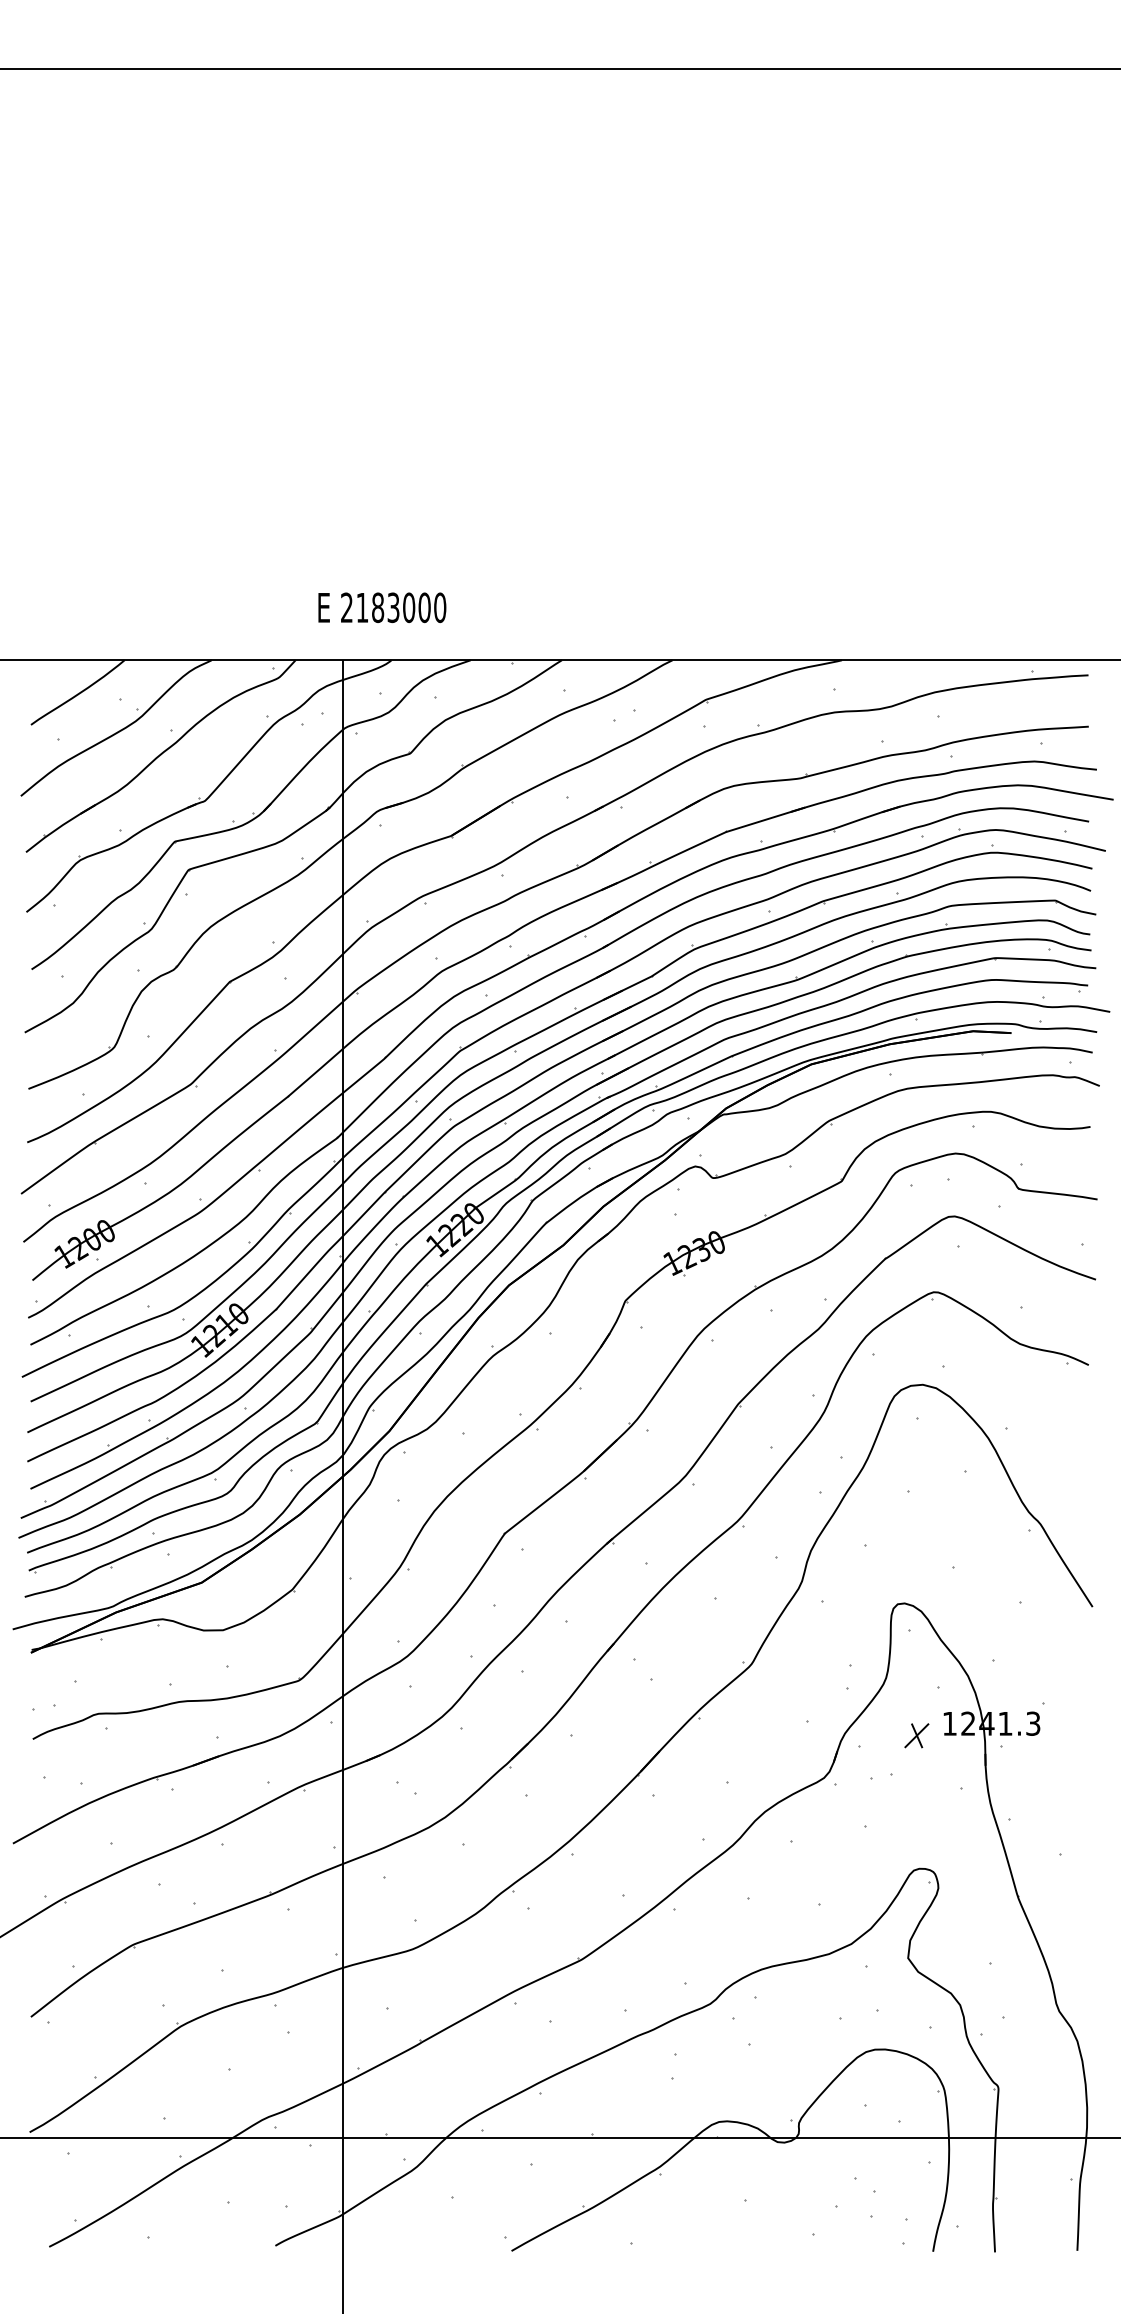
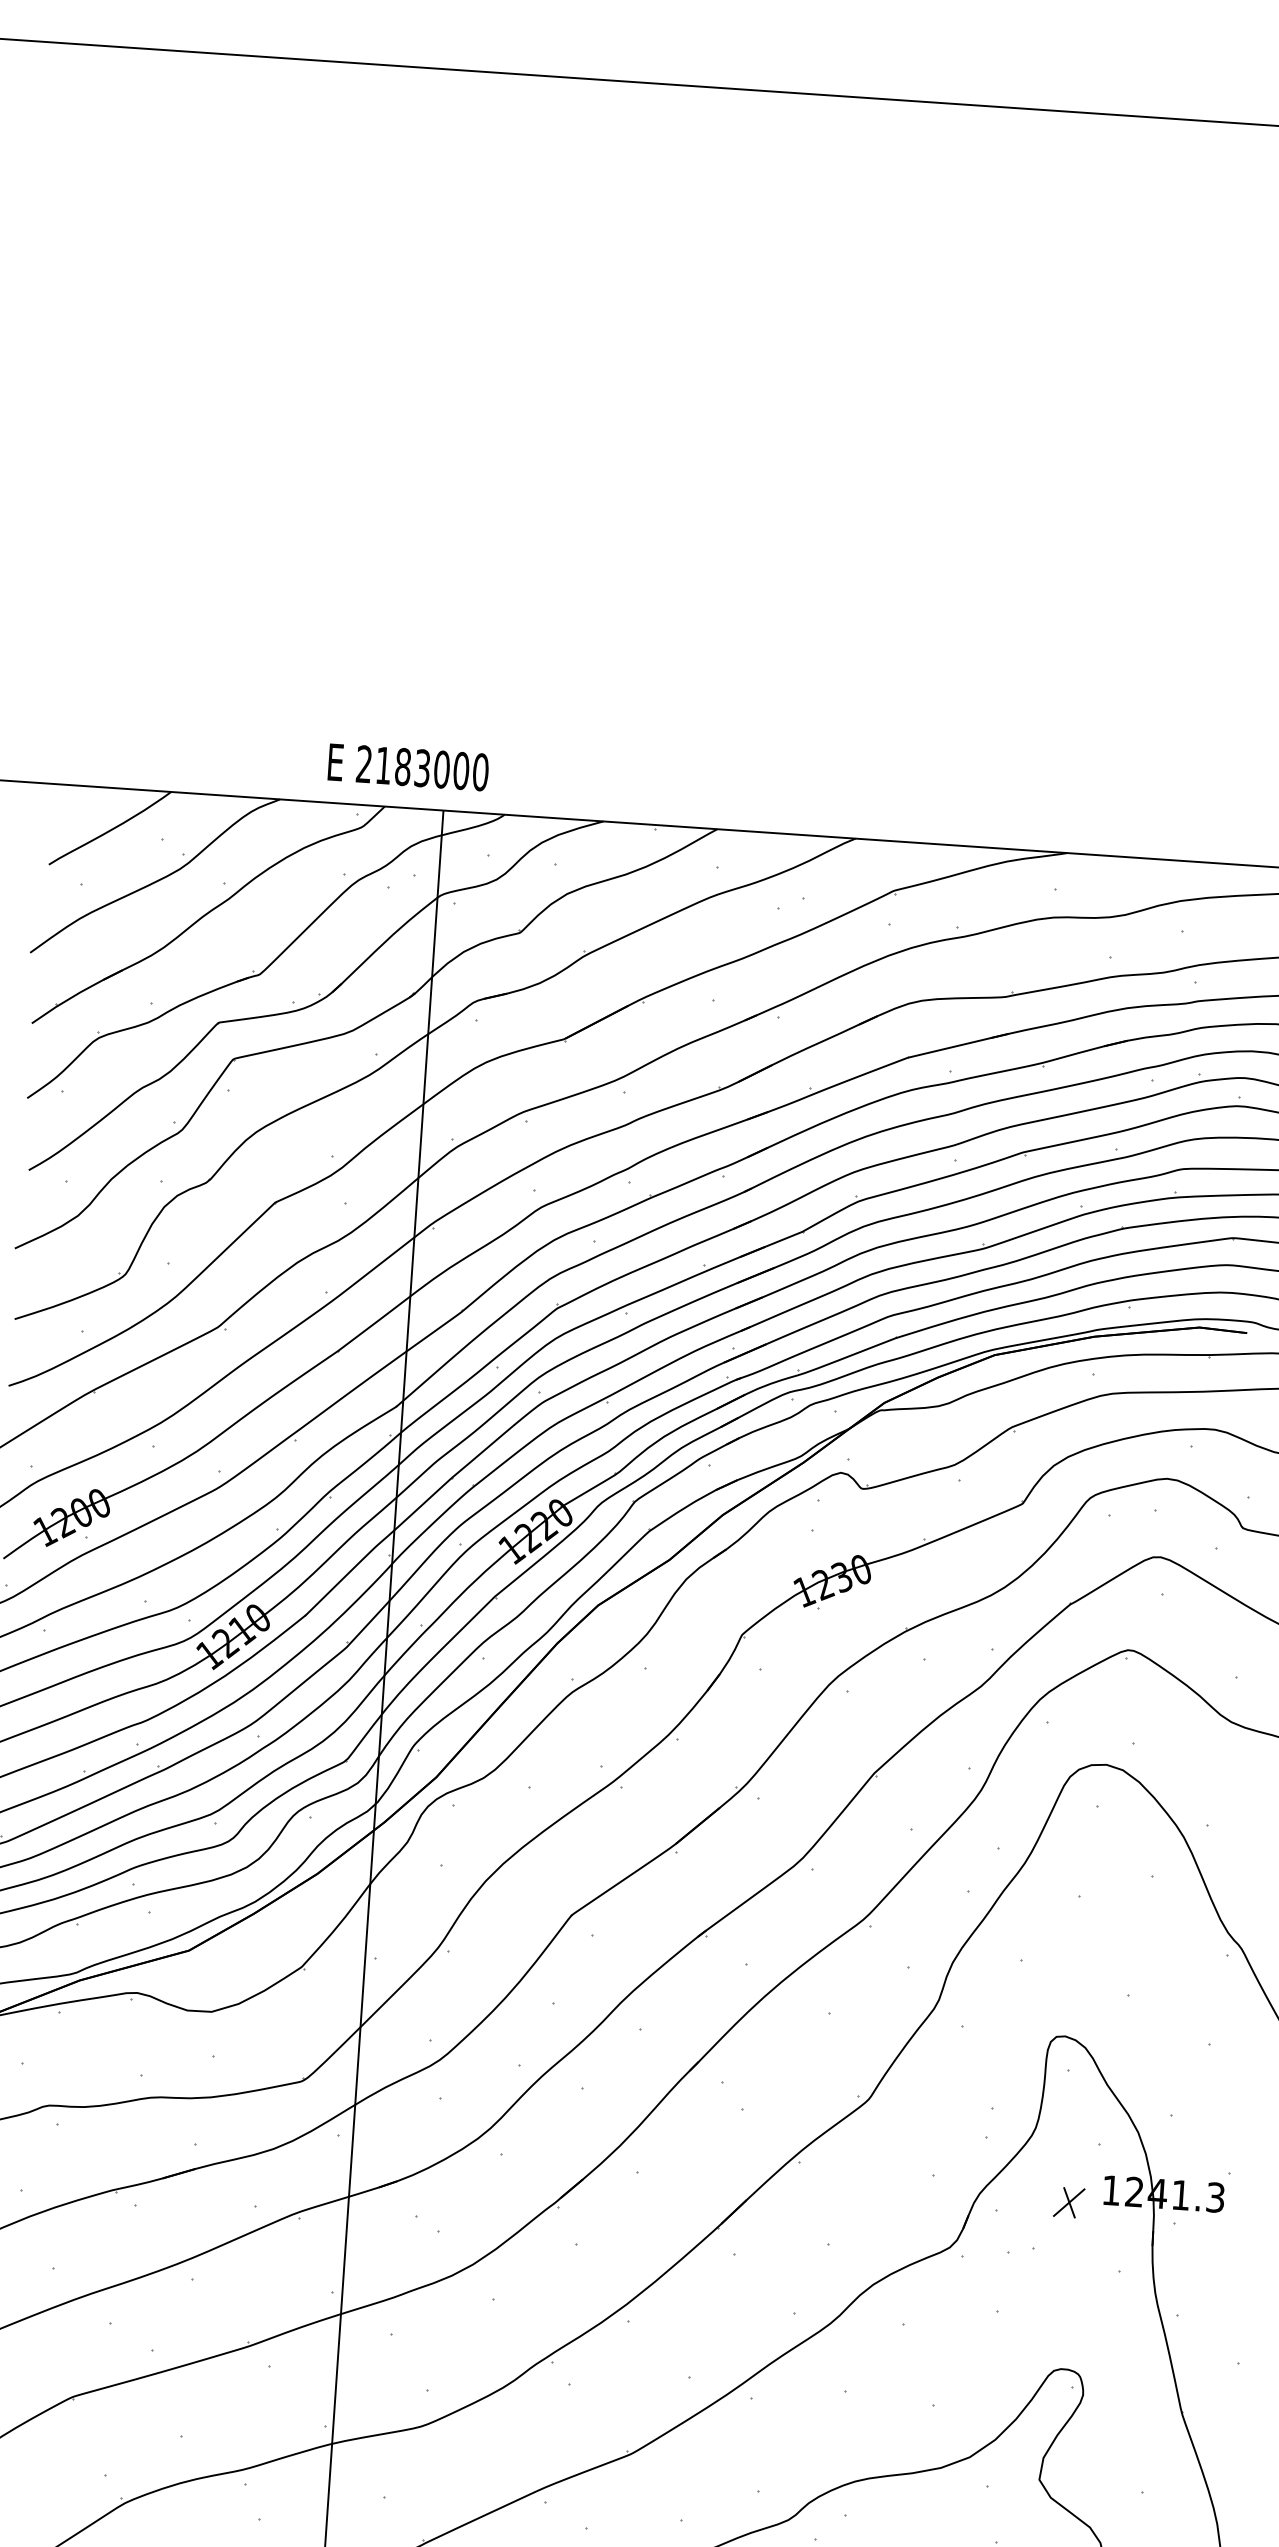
text: (382, 607) -> (408, 767), moved

